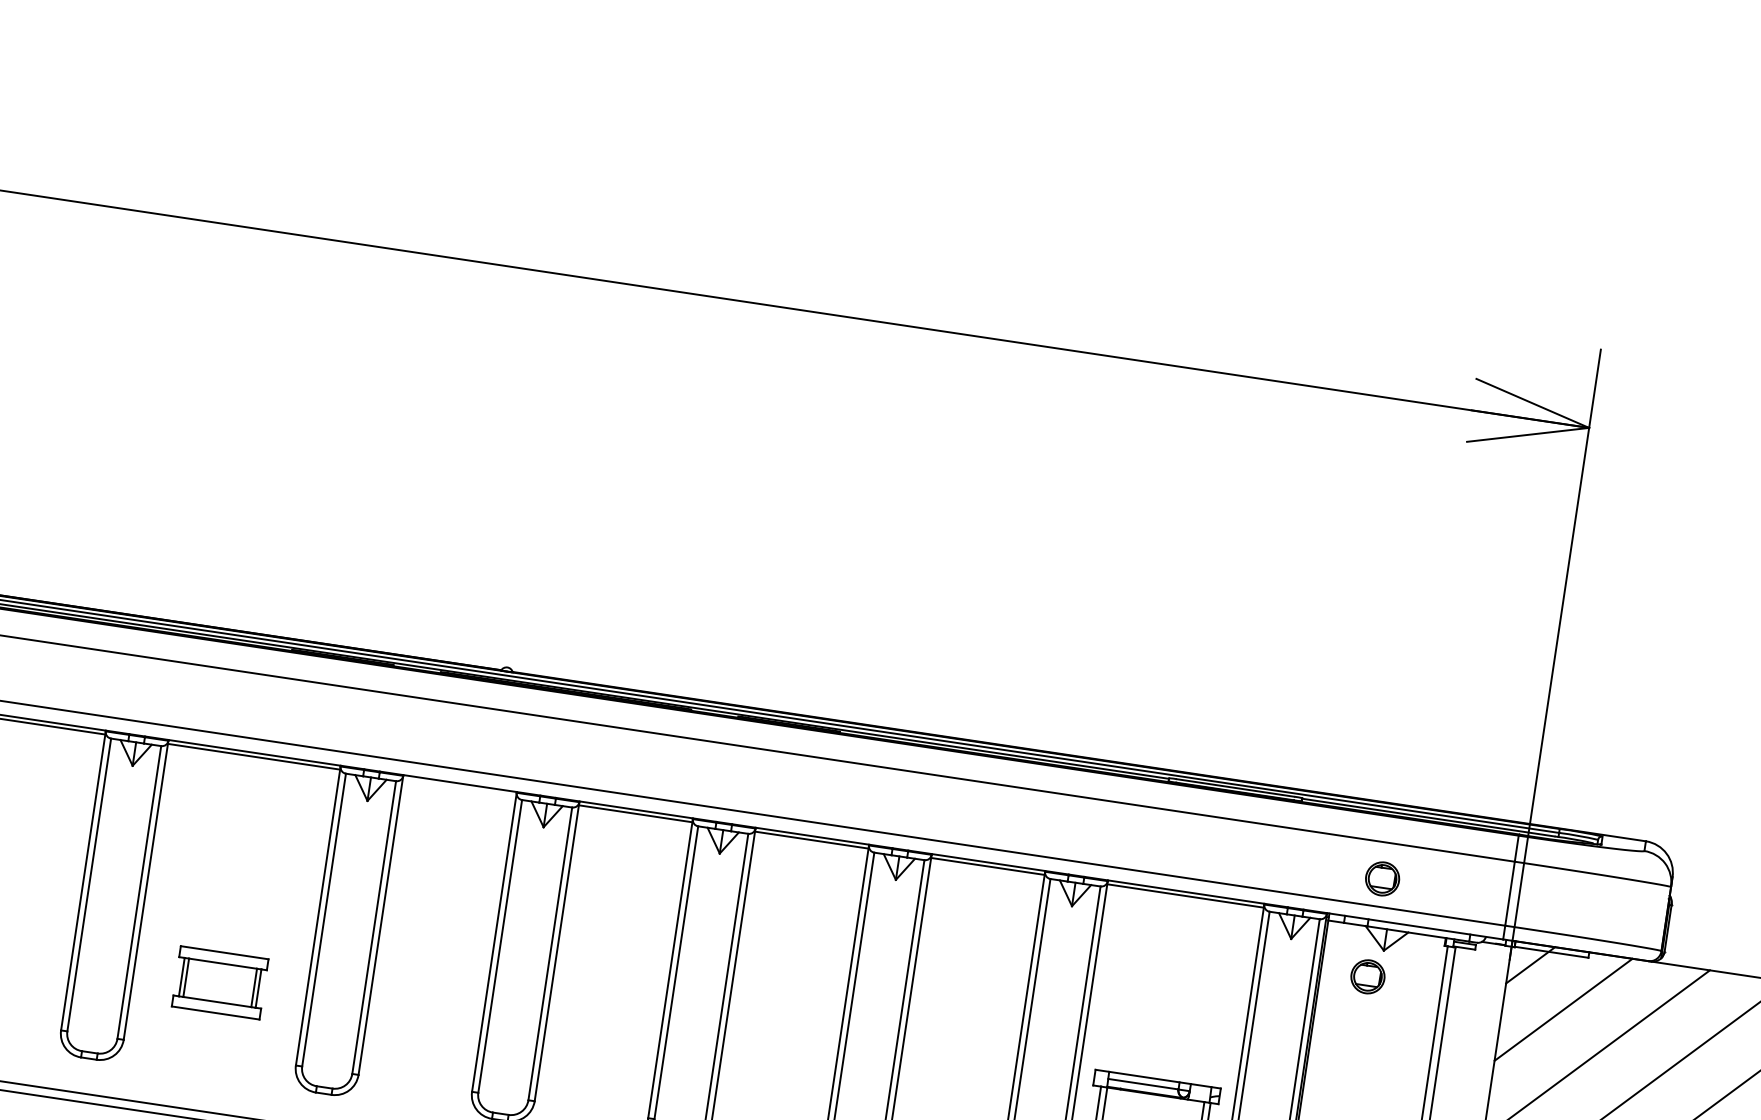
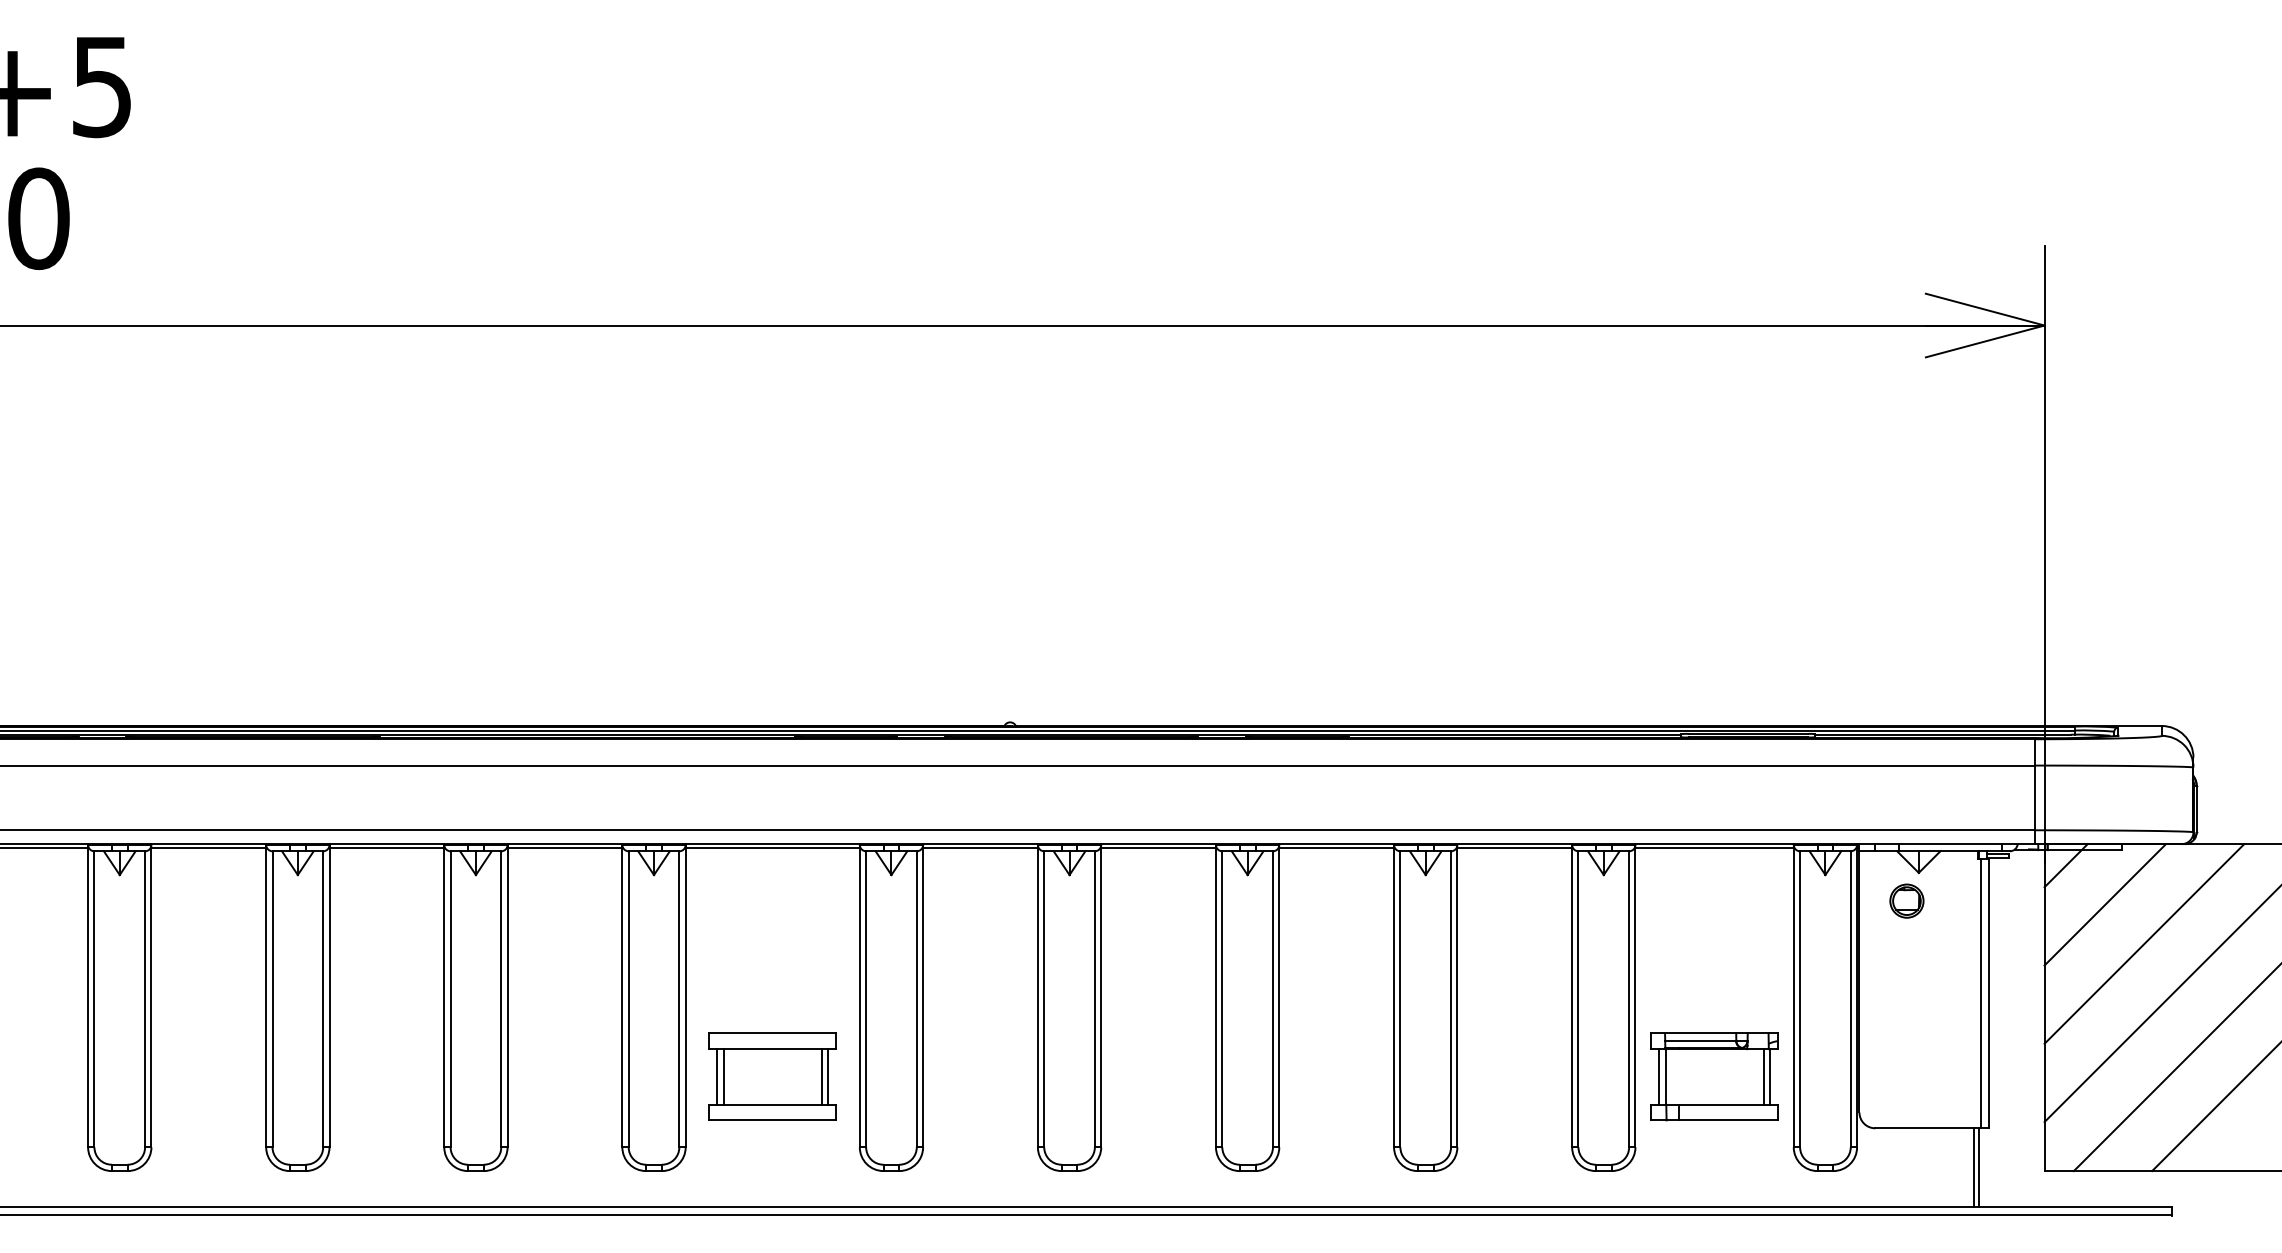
line: (459, 787) -> (980, 848), added
part: (1382, 878) -> (1906, 801), removed
part: (220, 982) -> (772, 1076), size x1.43

